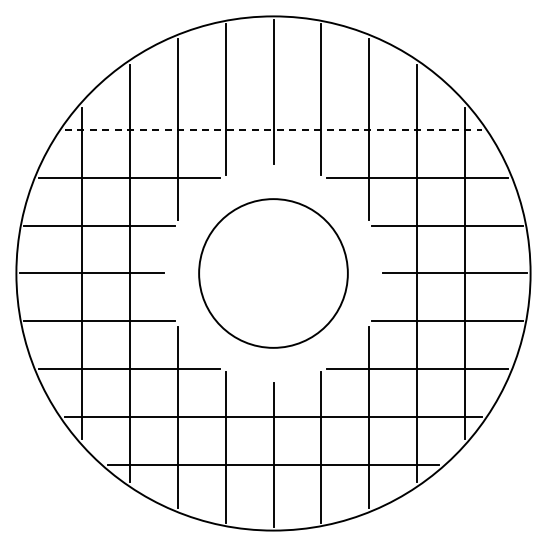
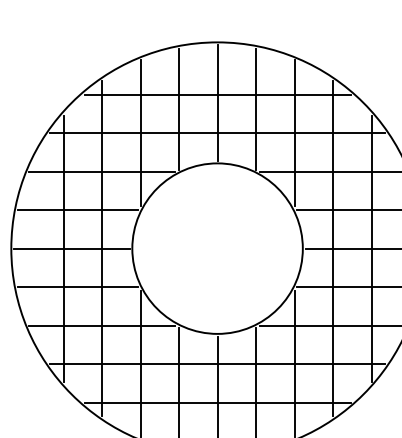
line: (273, 81) -> (217, 94), added
line: (273, 129) -> (217, 133), dashed -> solid
circle: (273, 273) -> (217, 248), size x1.43

